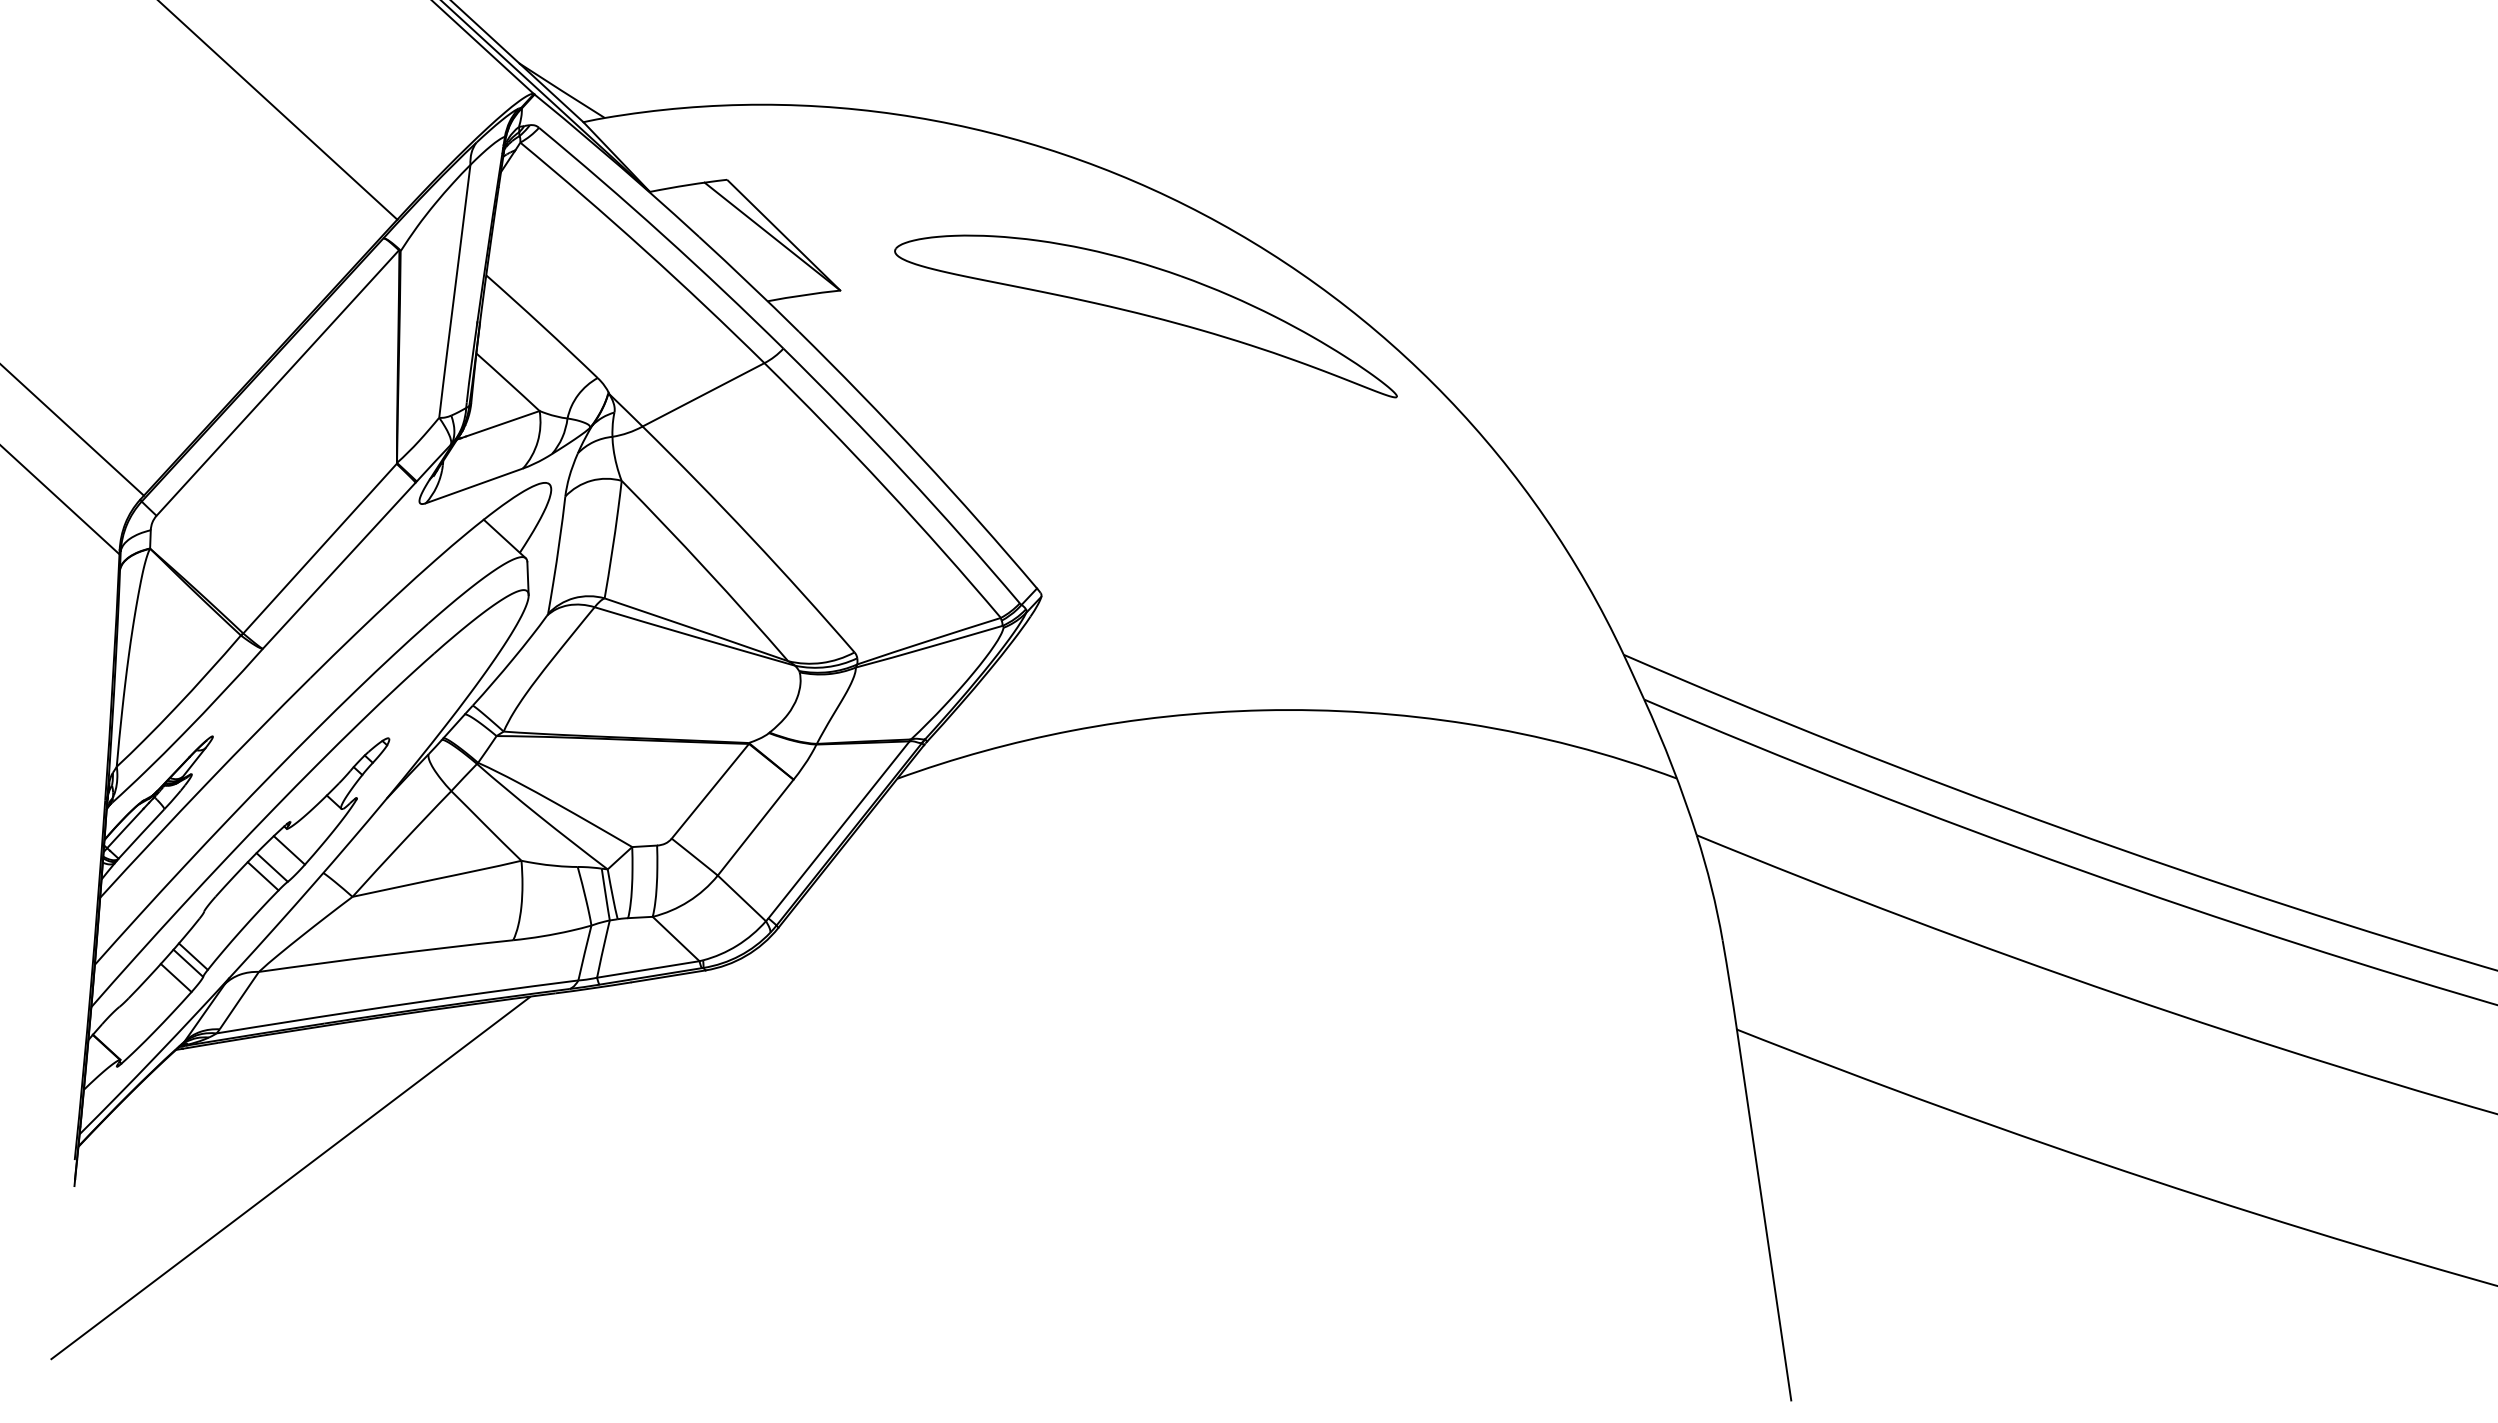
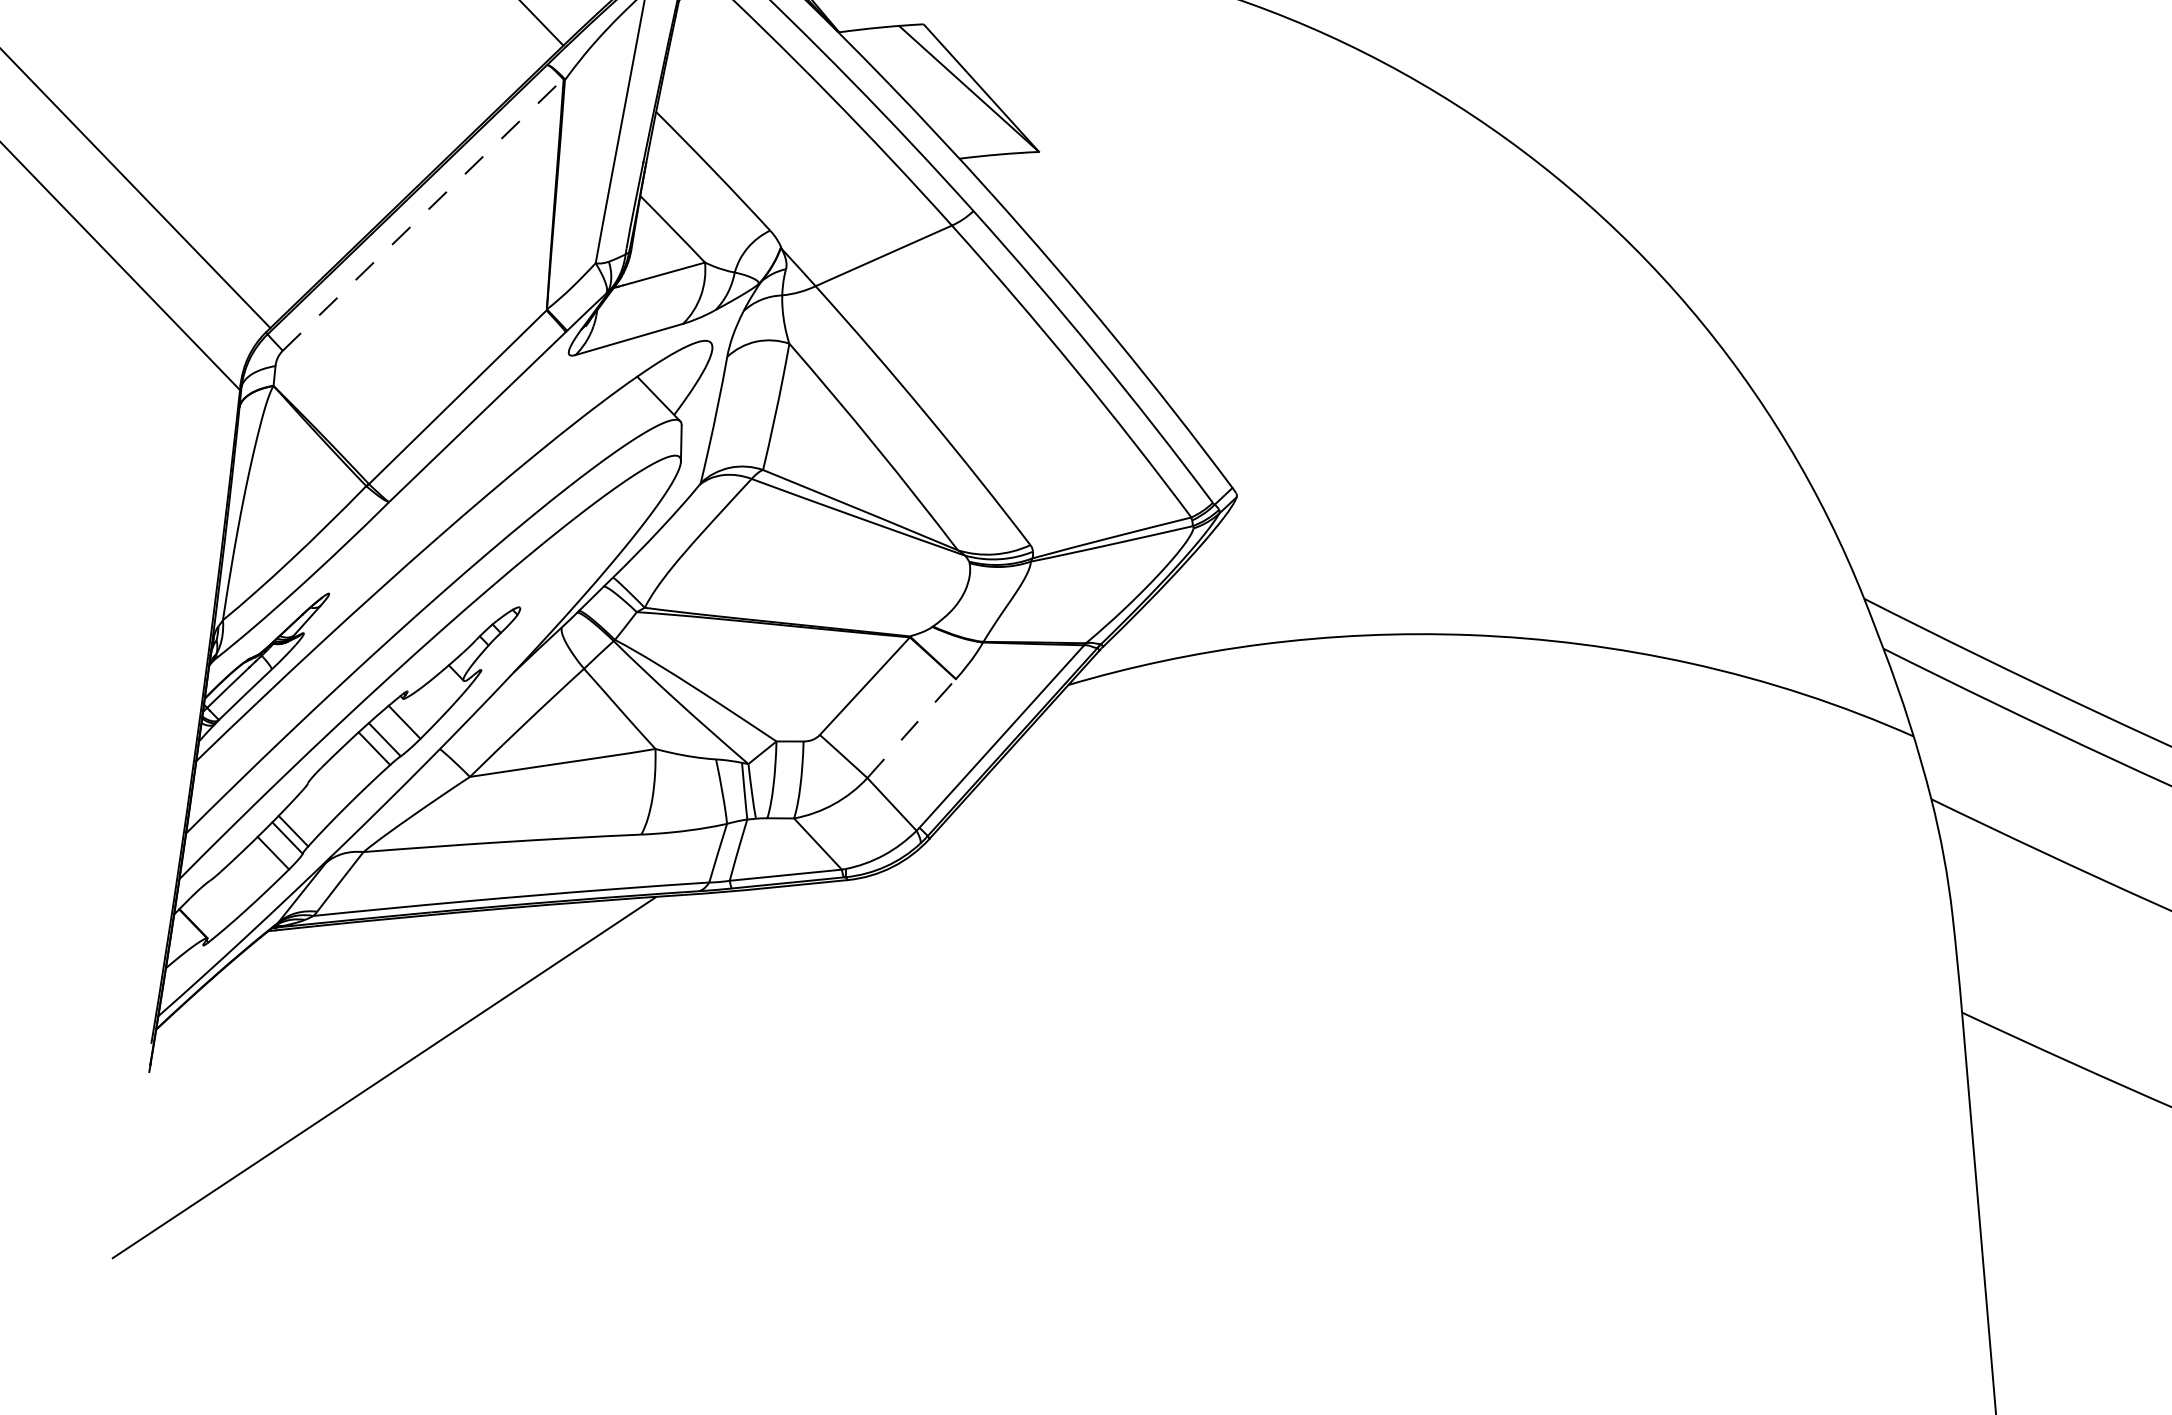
part: (1145, 316) -> (1368, 200), removed
line: (277, 383) -> (422, 215), solid -> dashed
line: (756, 827) -> (912, 728), solid -> dashed

